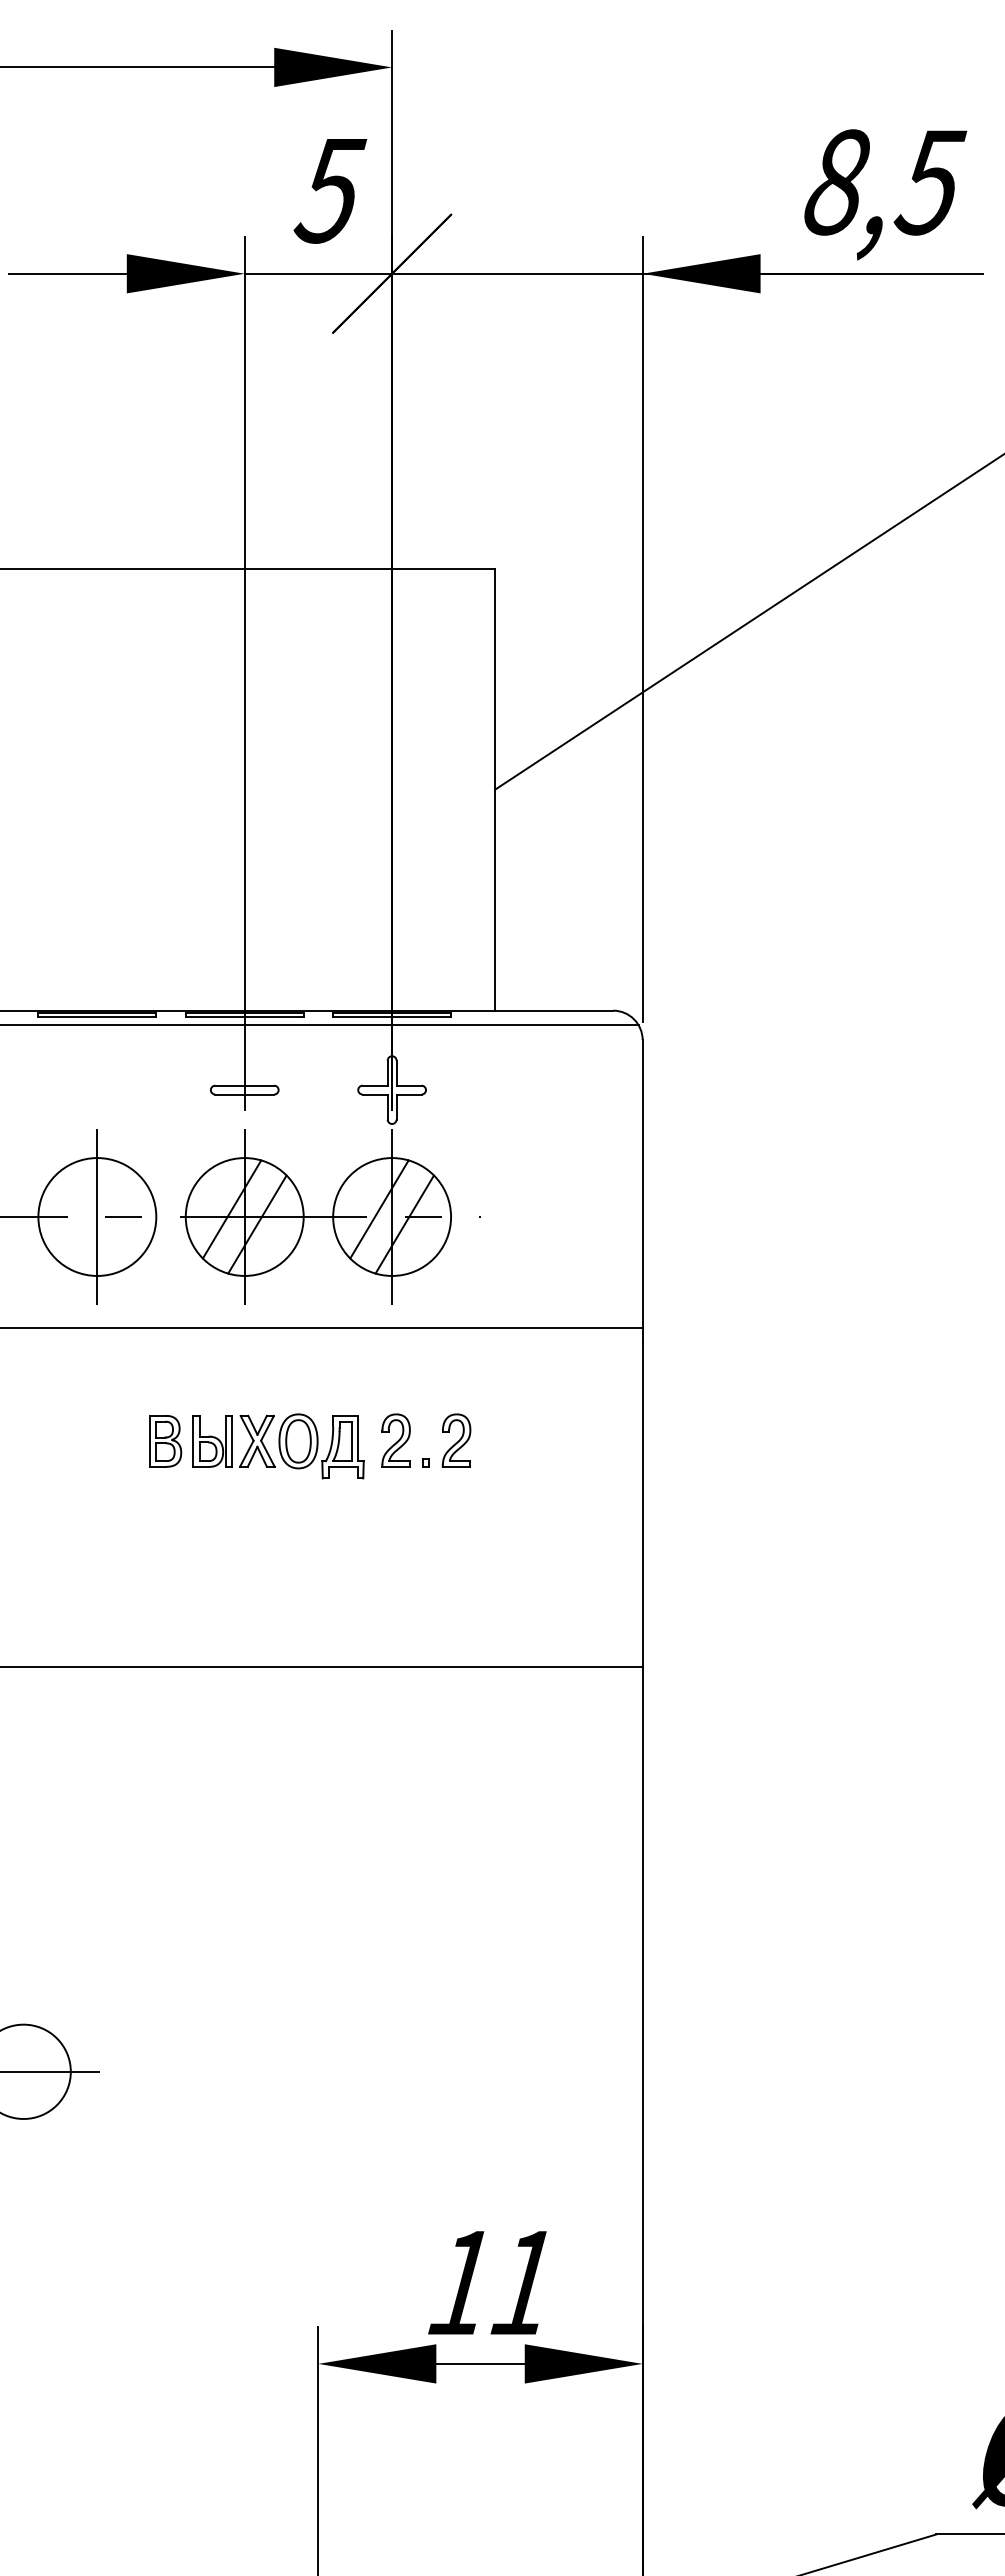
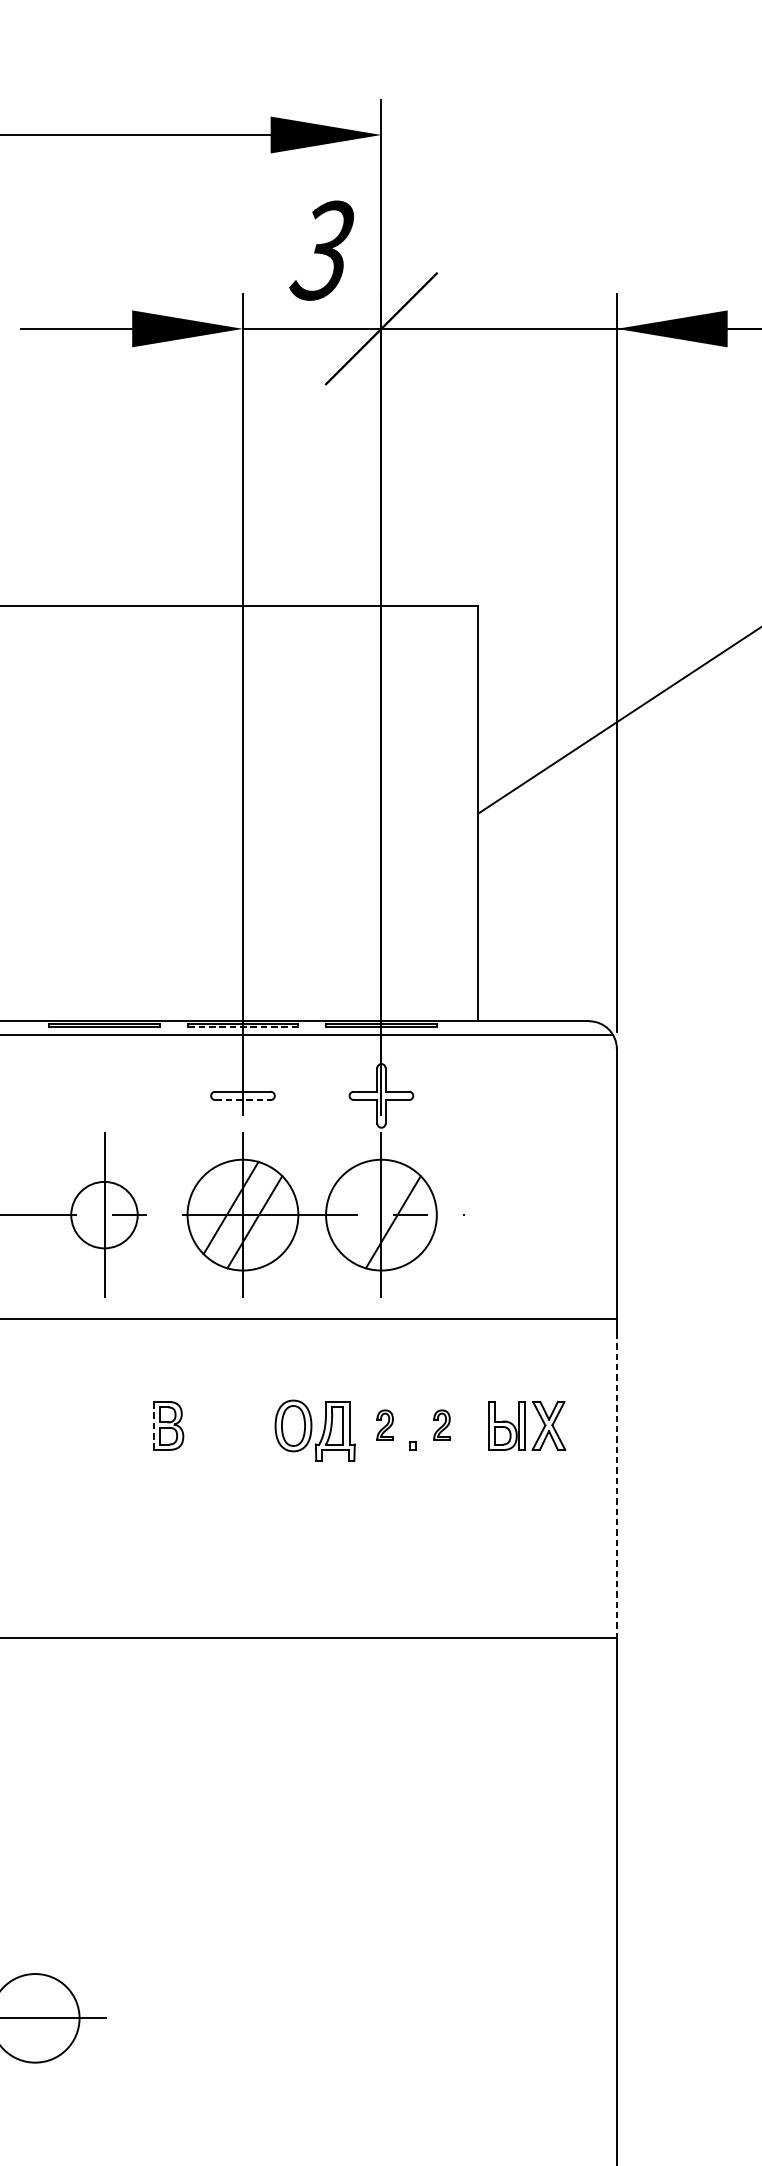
text: (330, 190) -> (323, 250), 5 -> 3
line: (244, 1017) -> (242, 1027), solid -> dashed
line: (245, 1094) -> (243, 1100), solid -> dashed
line: (379, 1209) -> (369, 1208), removed
circle: (97, 1216) -> (104, 1214), size x0.6
part: (233, 1440) -> (526, 1425), moved
part: (395, 1440) -> (384, 1425), size x0.6
part: (456, 1440) -> (441, 1425), size x0.6
line: (149, 1441) -> (153, 1426), solid -> dashed
line: (642, 1504) -> (616, 1485), solid -> dashed

